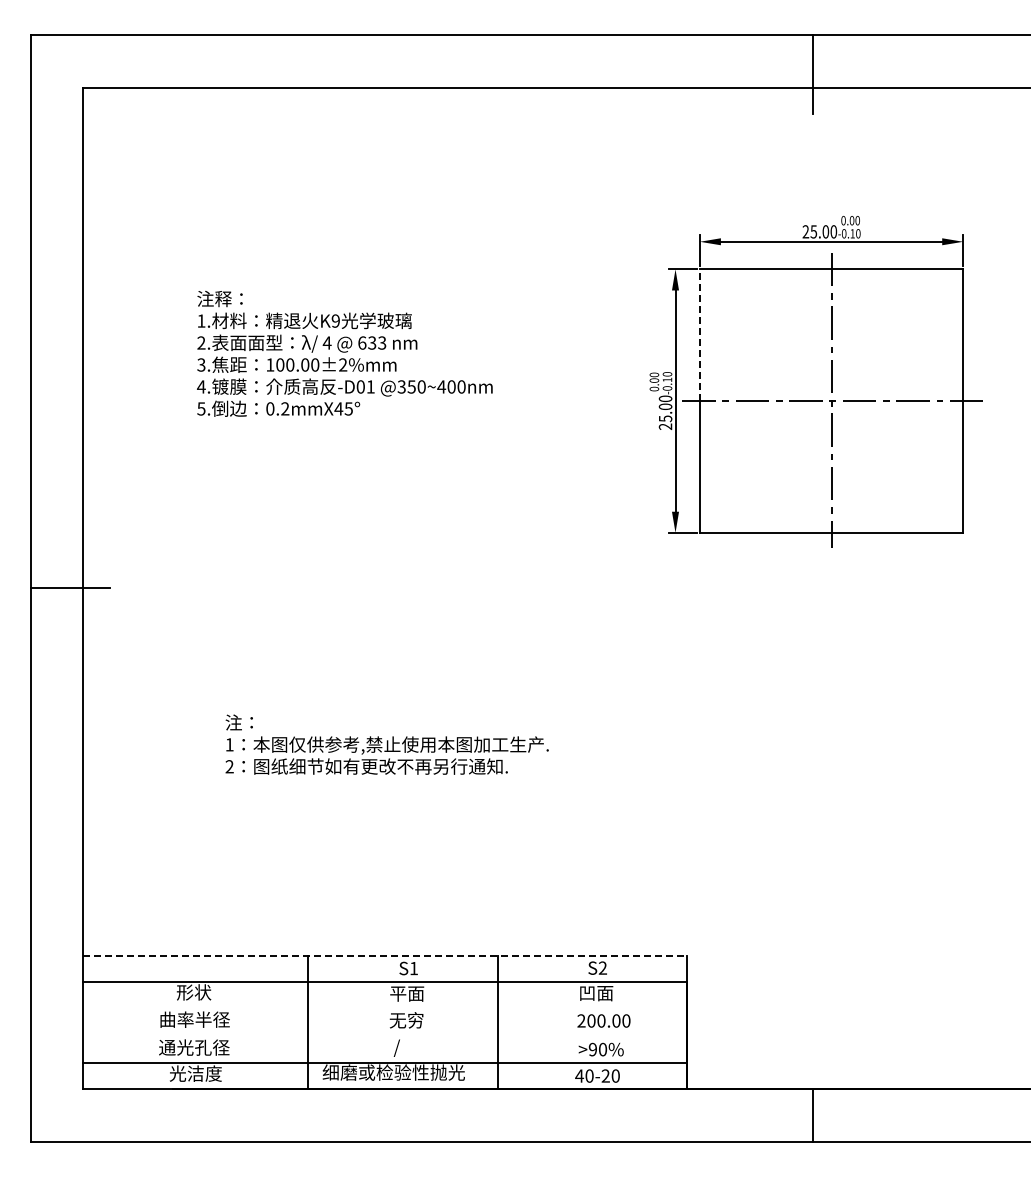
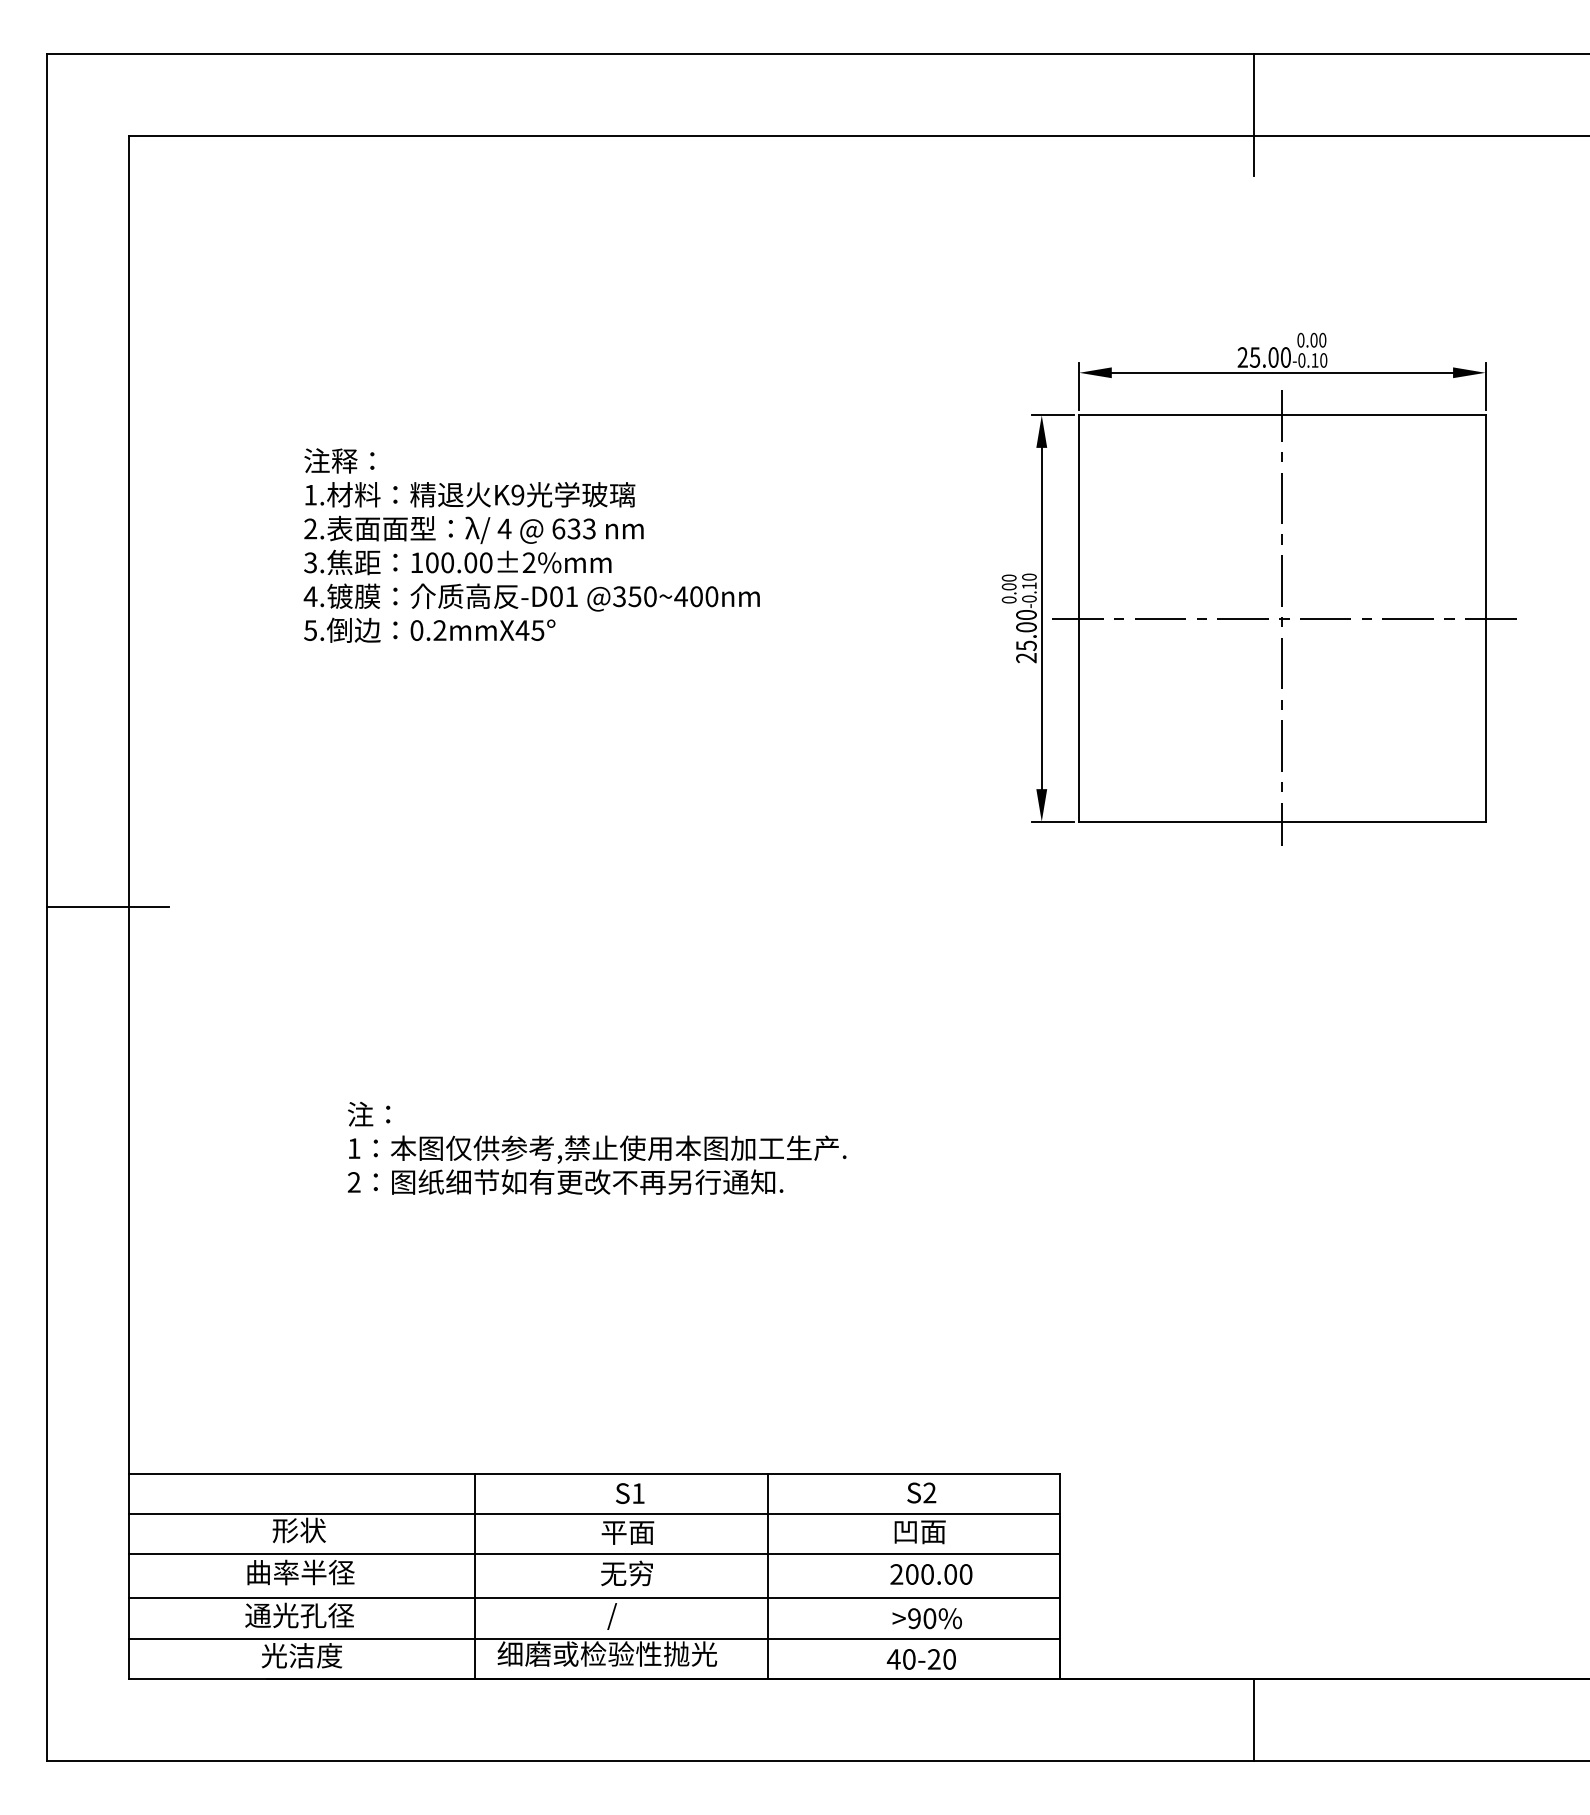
line: (699, 335) -> (1078, 517), dashed -> solid
line: (385, 955) -> (594, 1473), dashed -> solid
line: (385, 1007) -> (594, 1553), added
line: (385, 1036) -> (594, 1598), added

